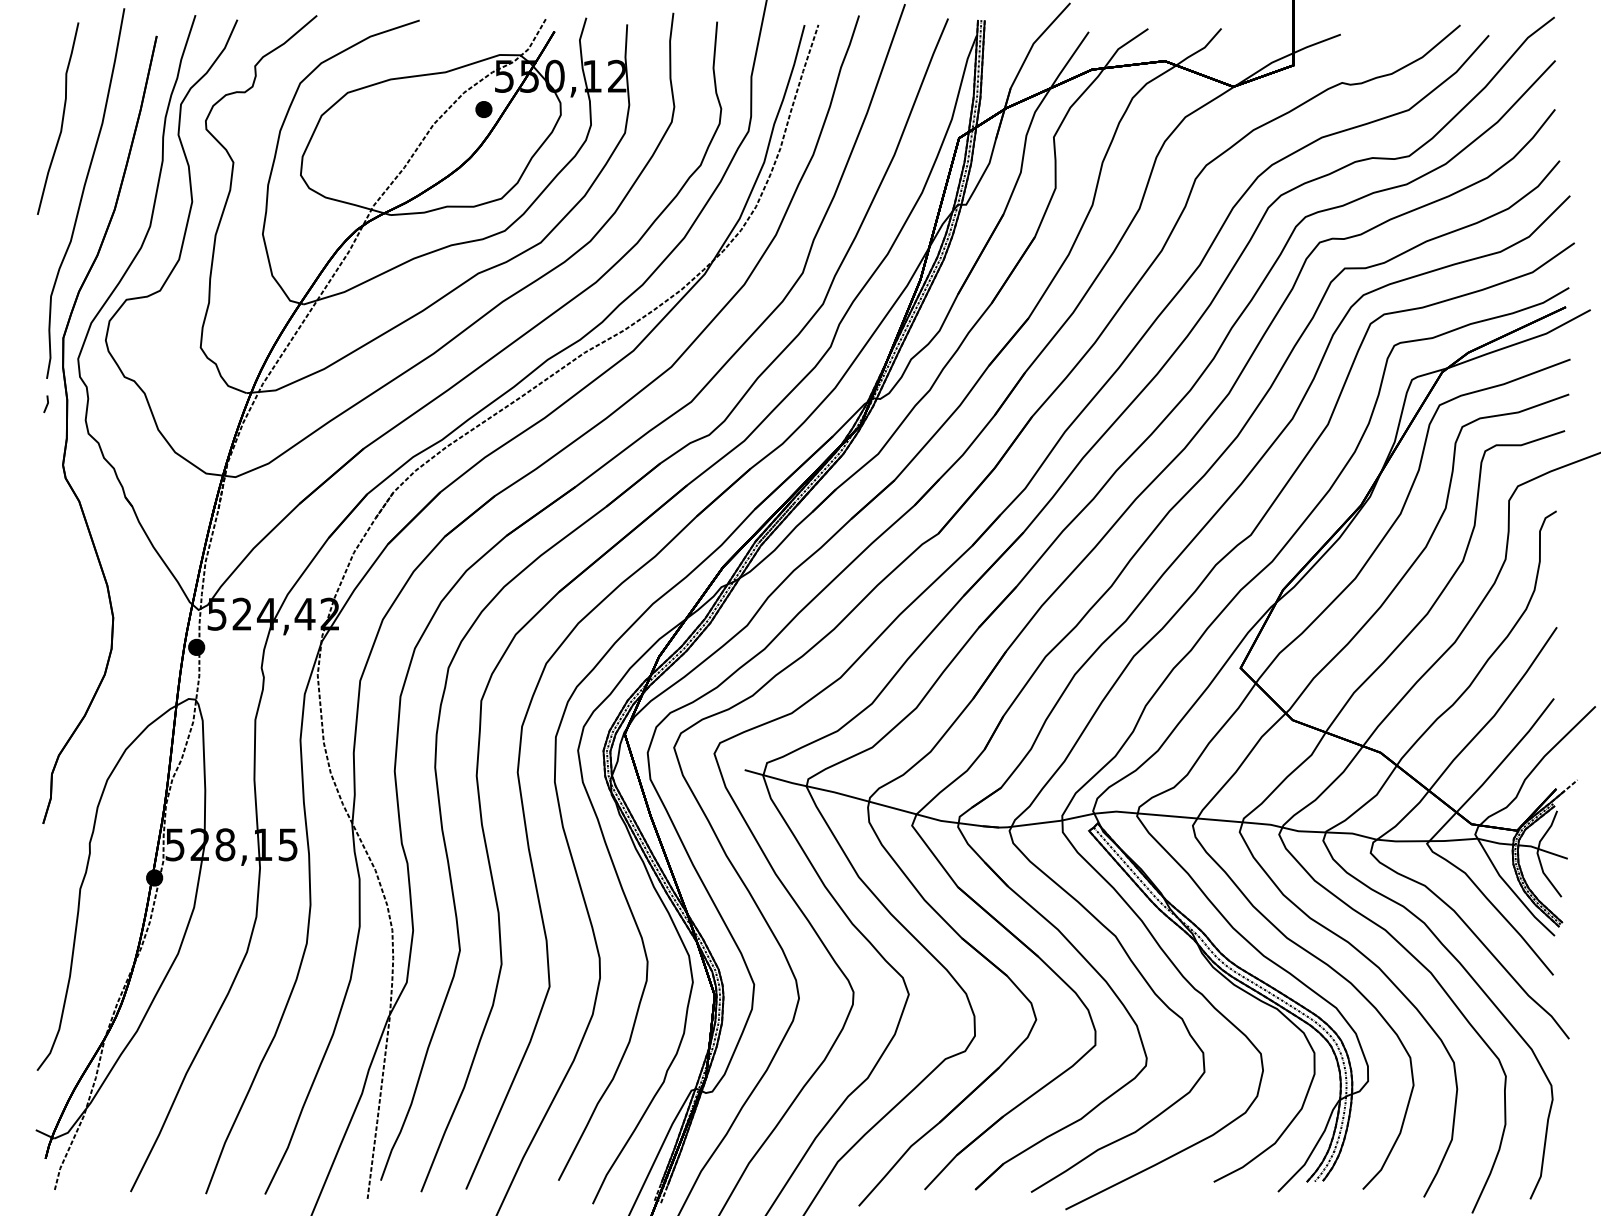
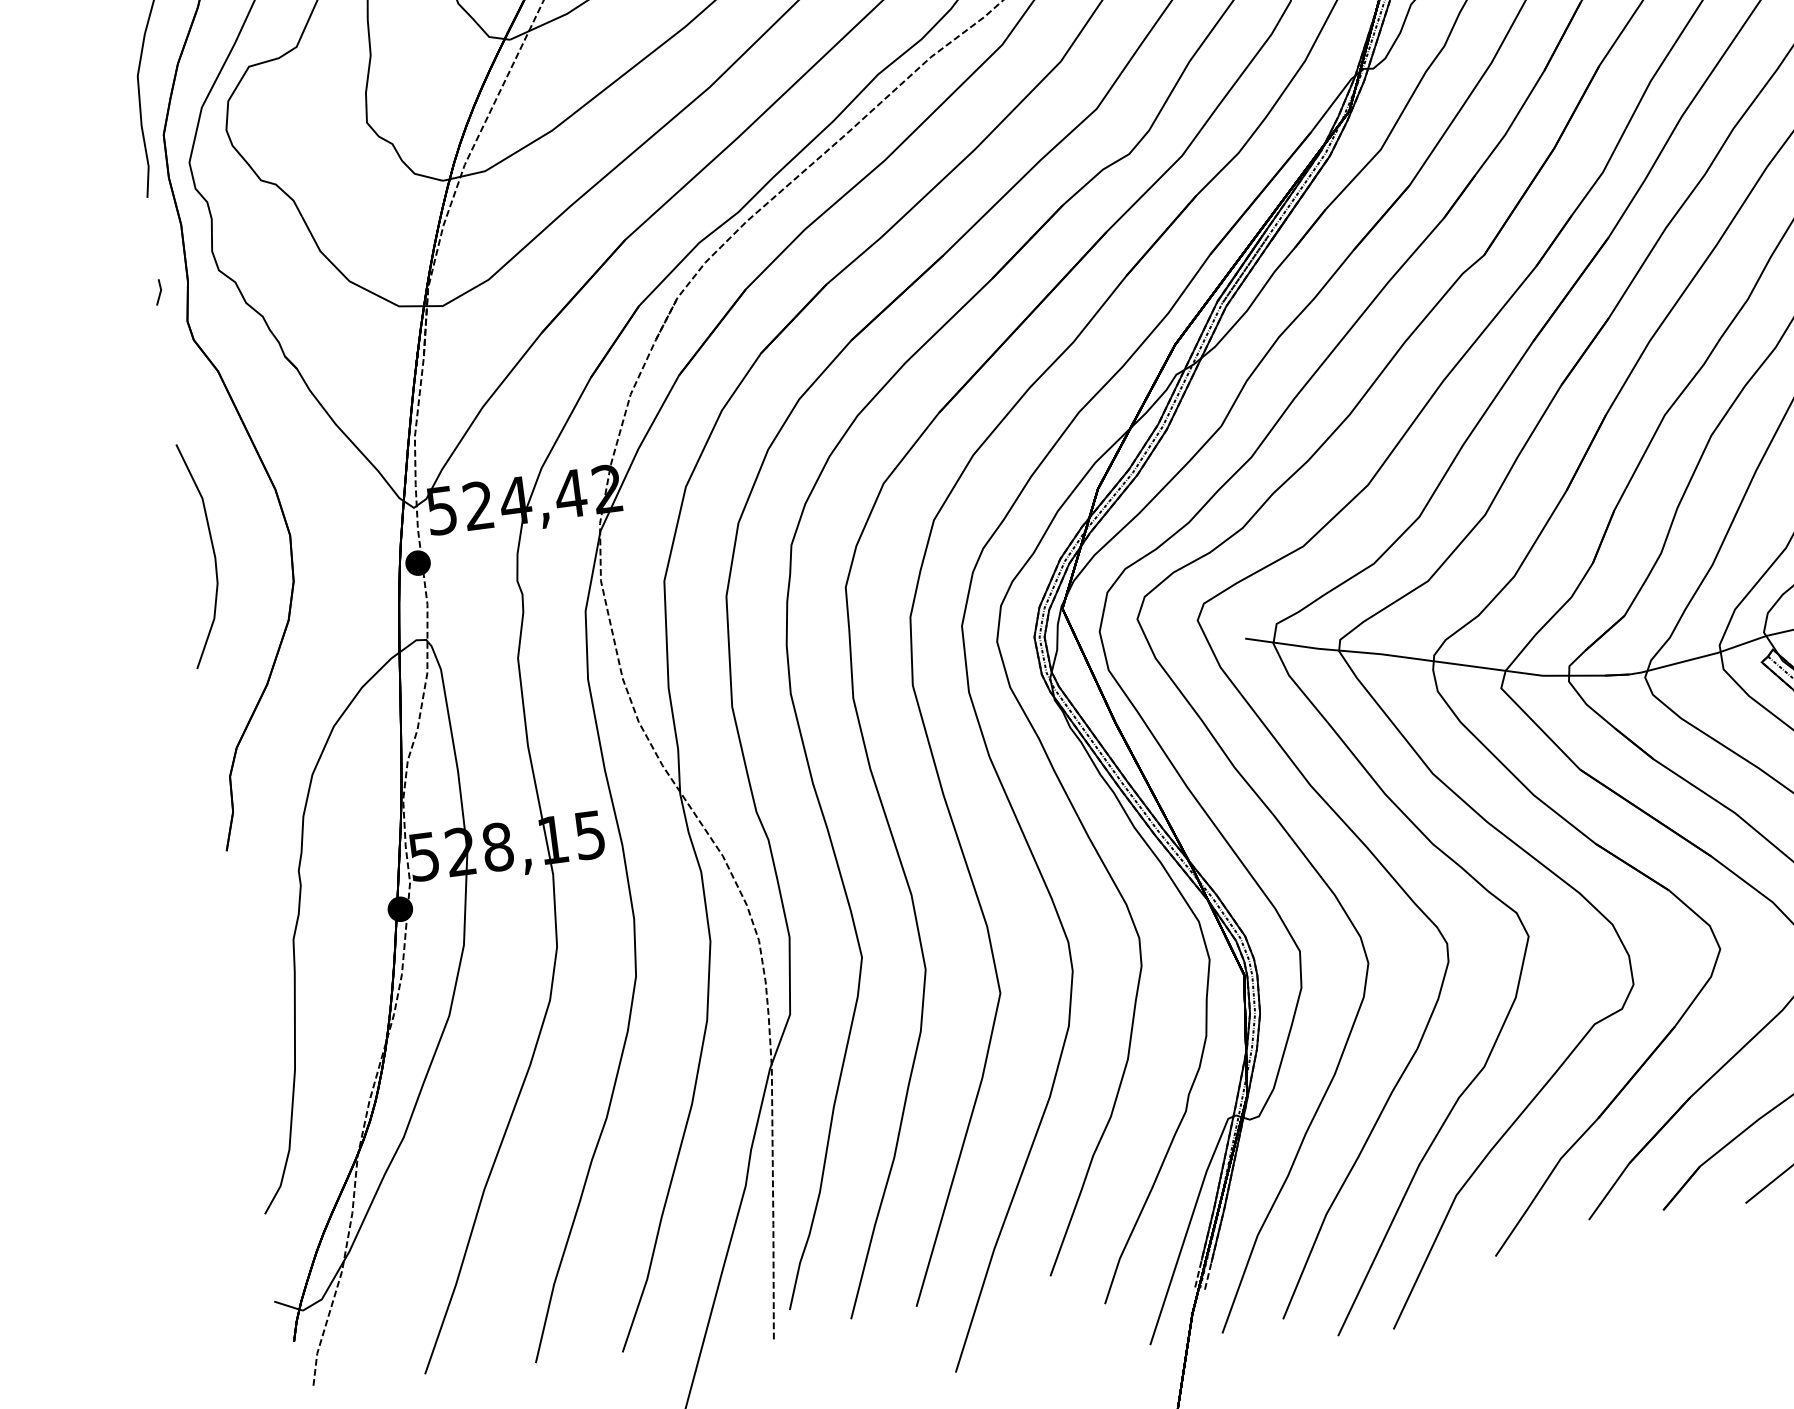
line: (46, 404) -> (159, 292), moved
curve: (59, 622) -> (212, 552), added

